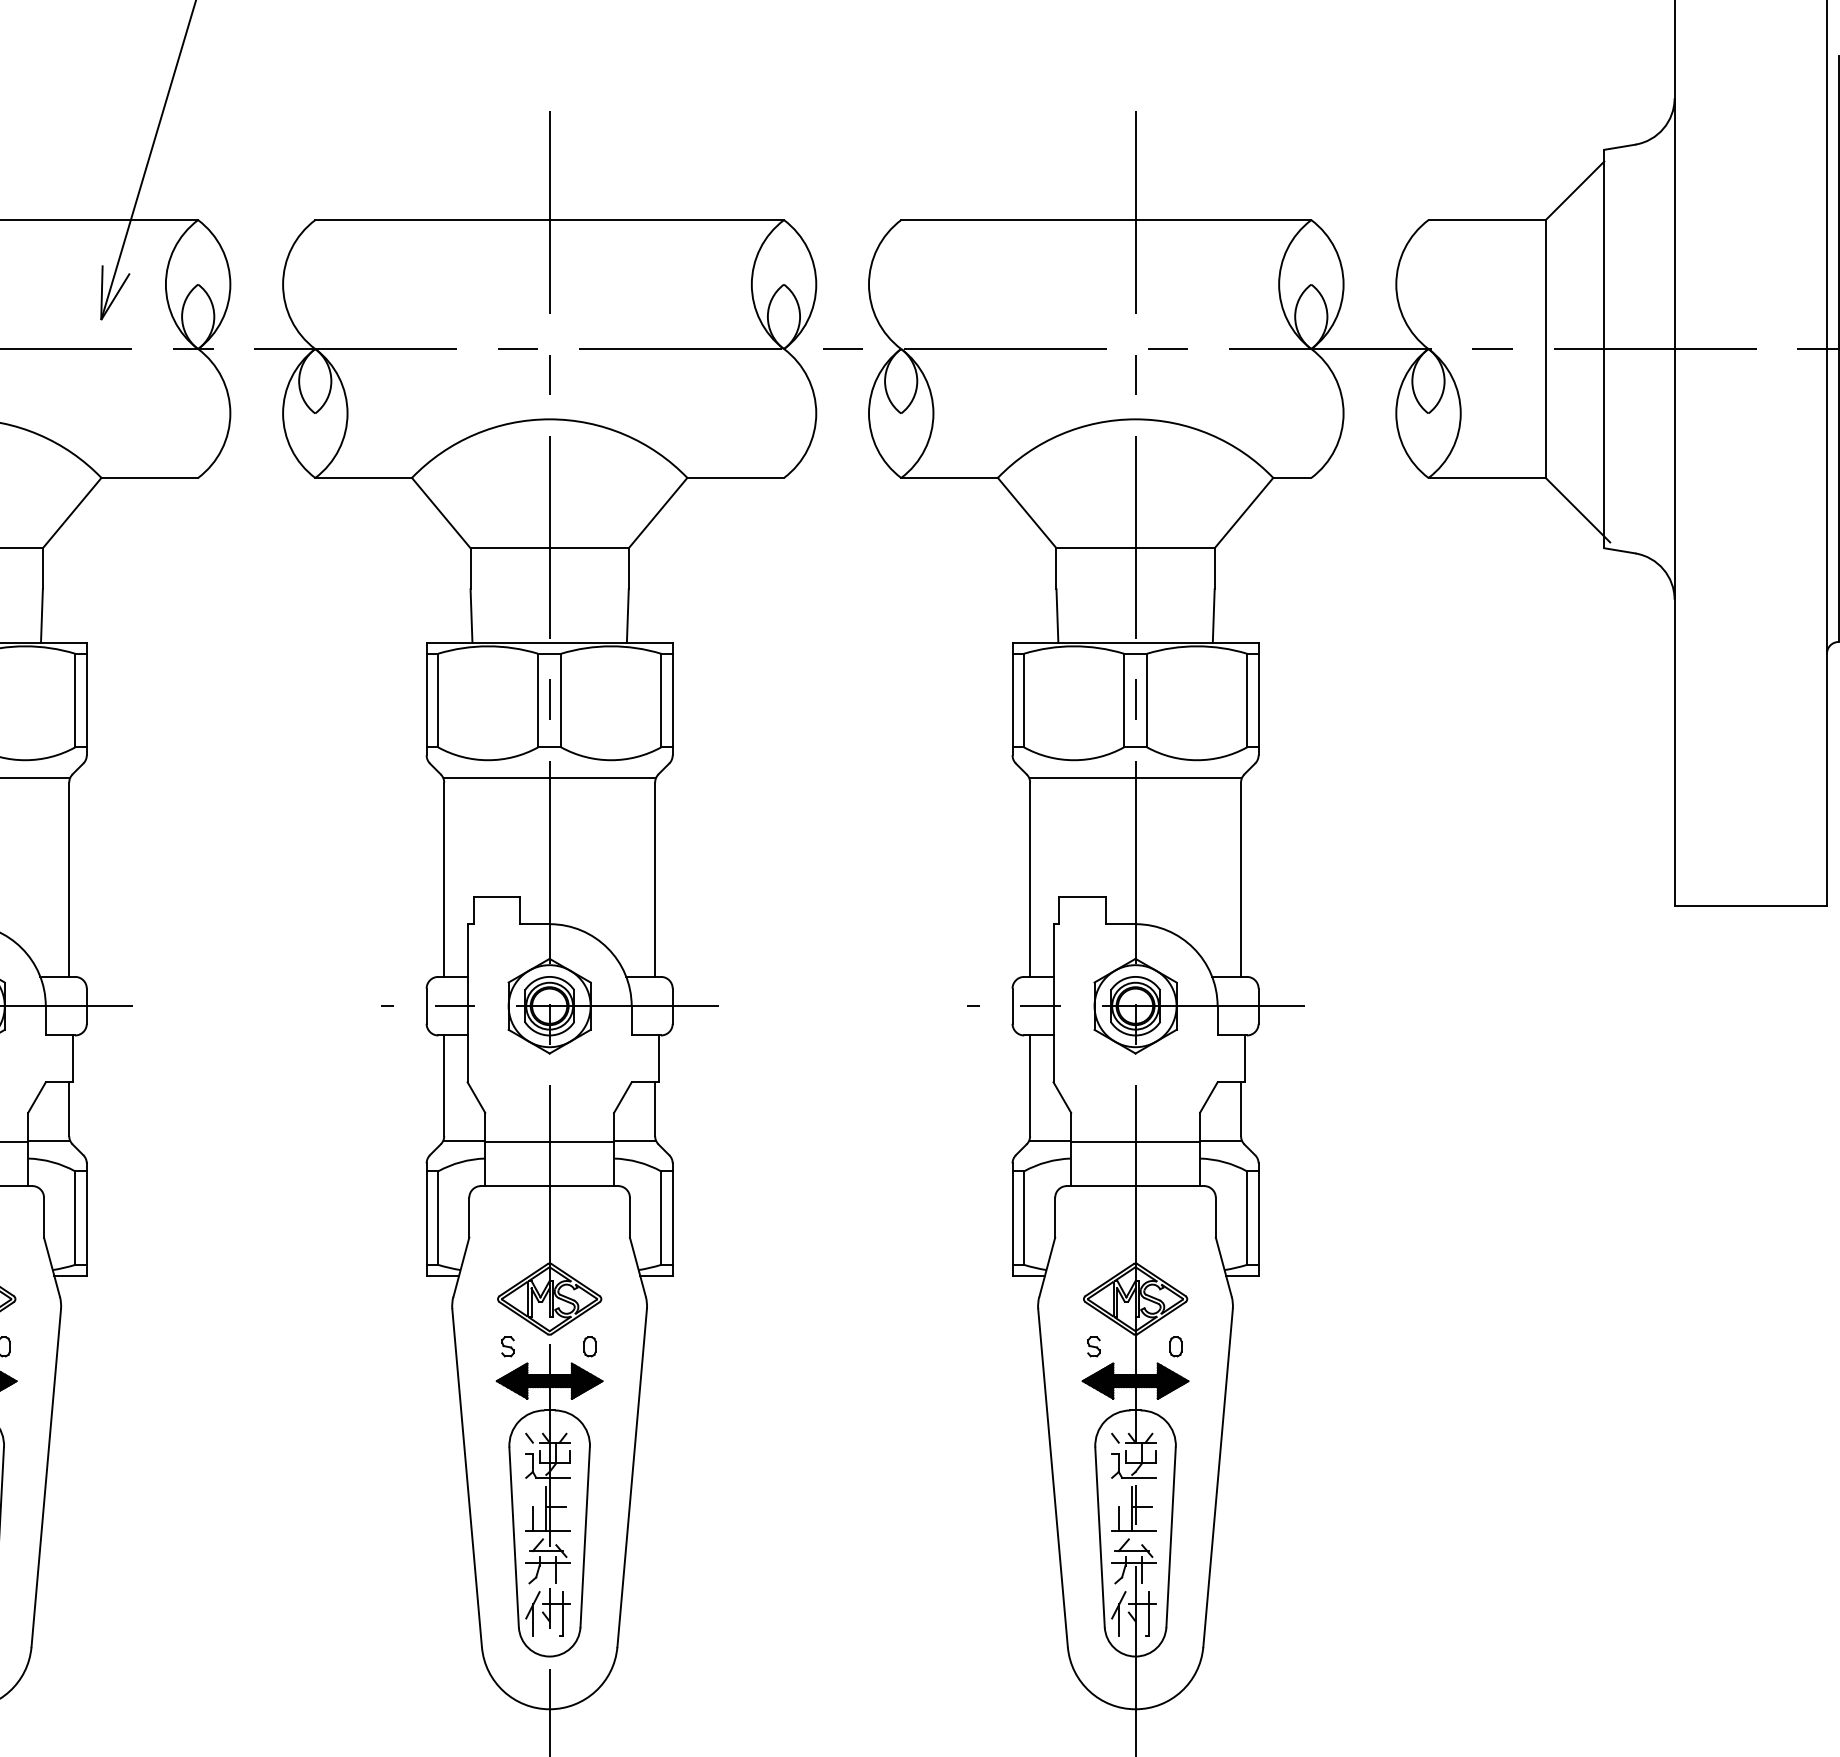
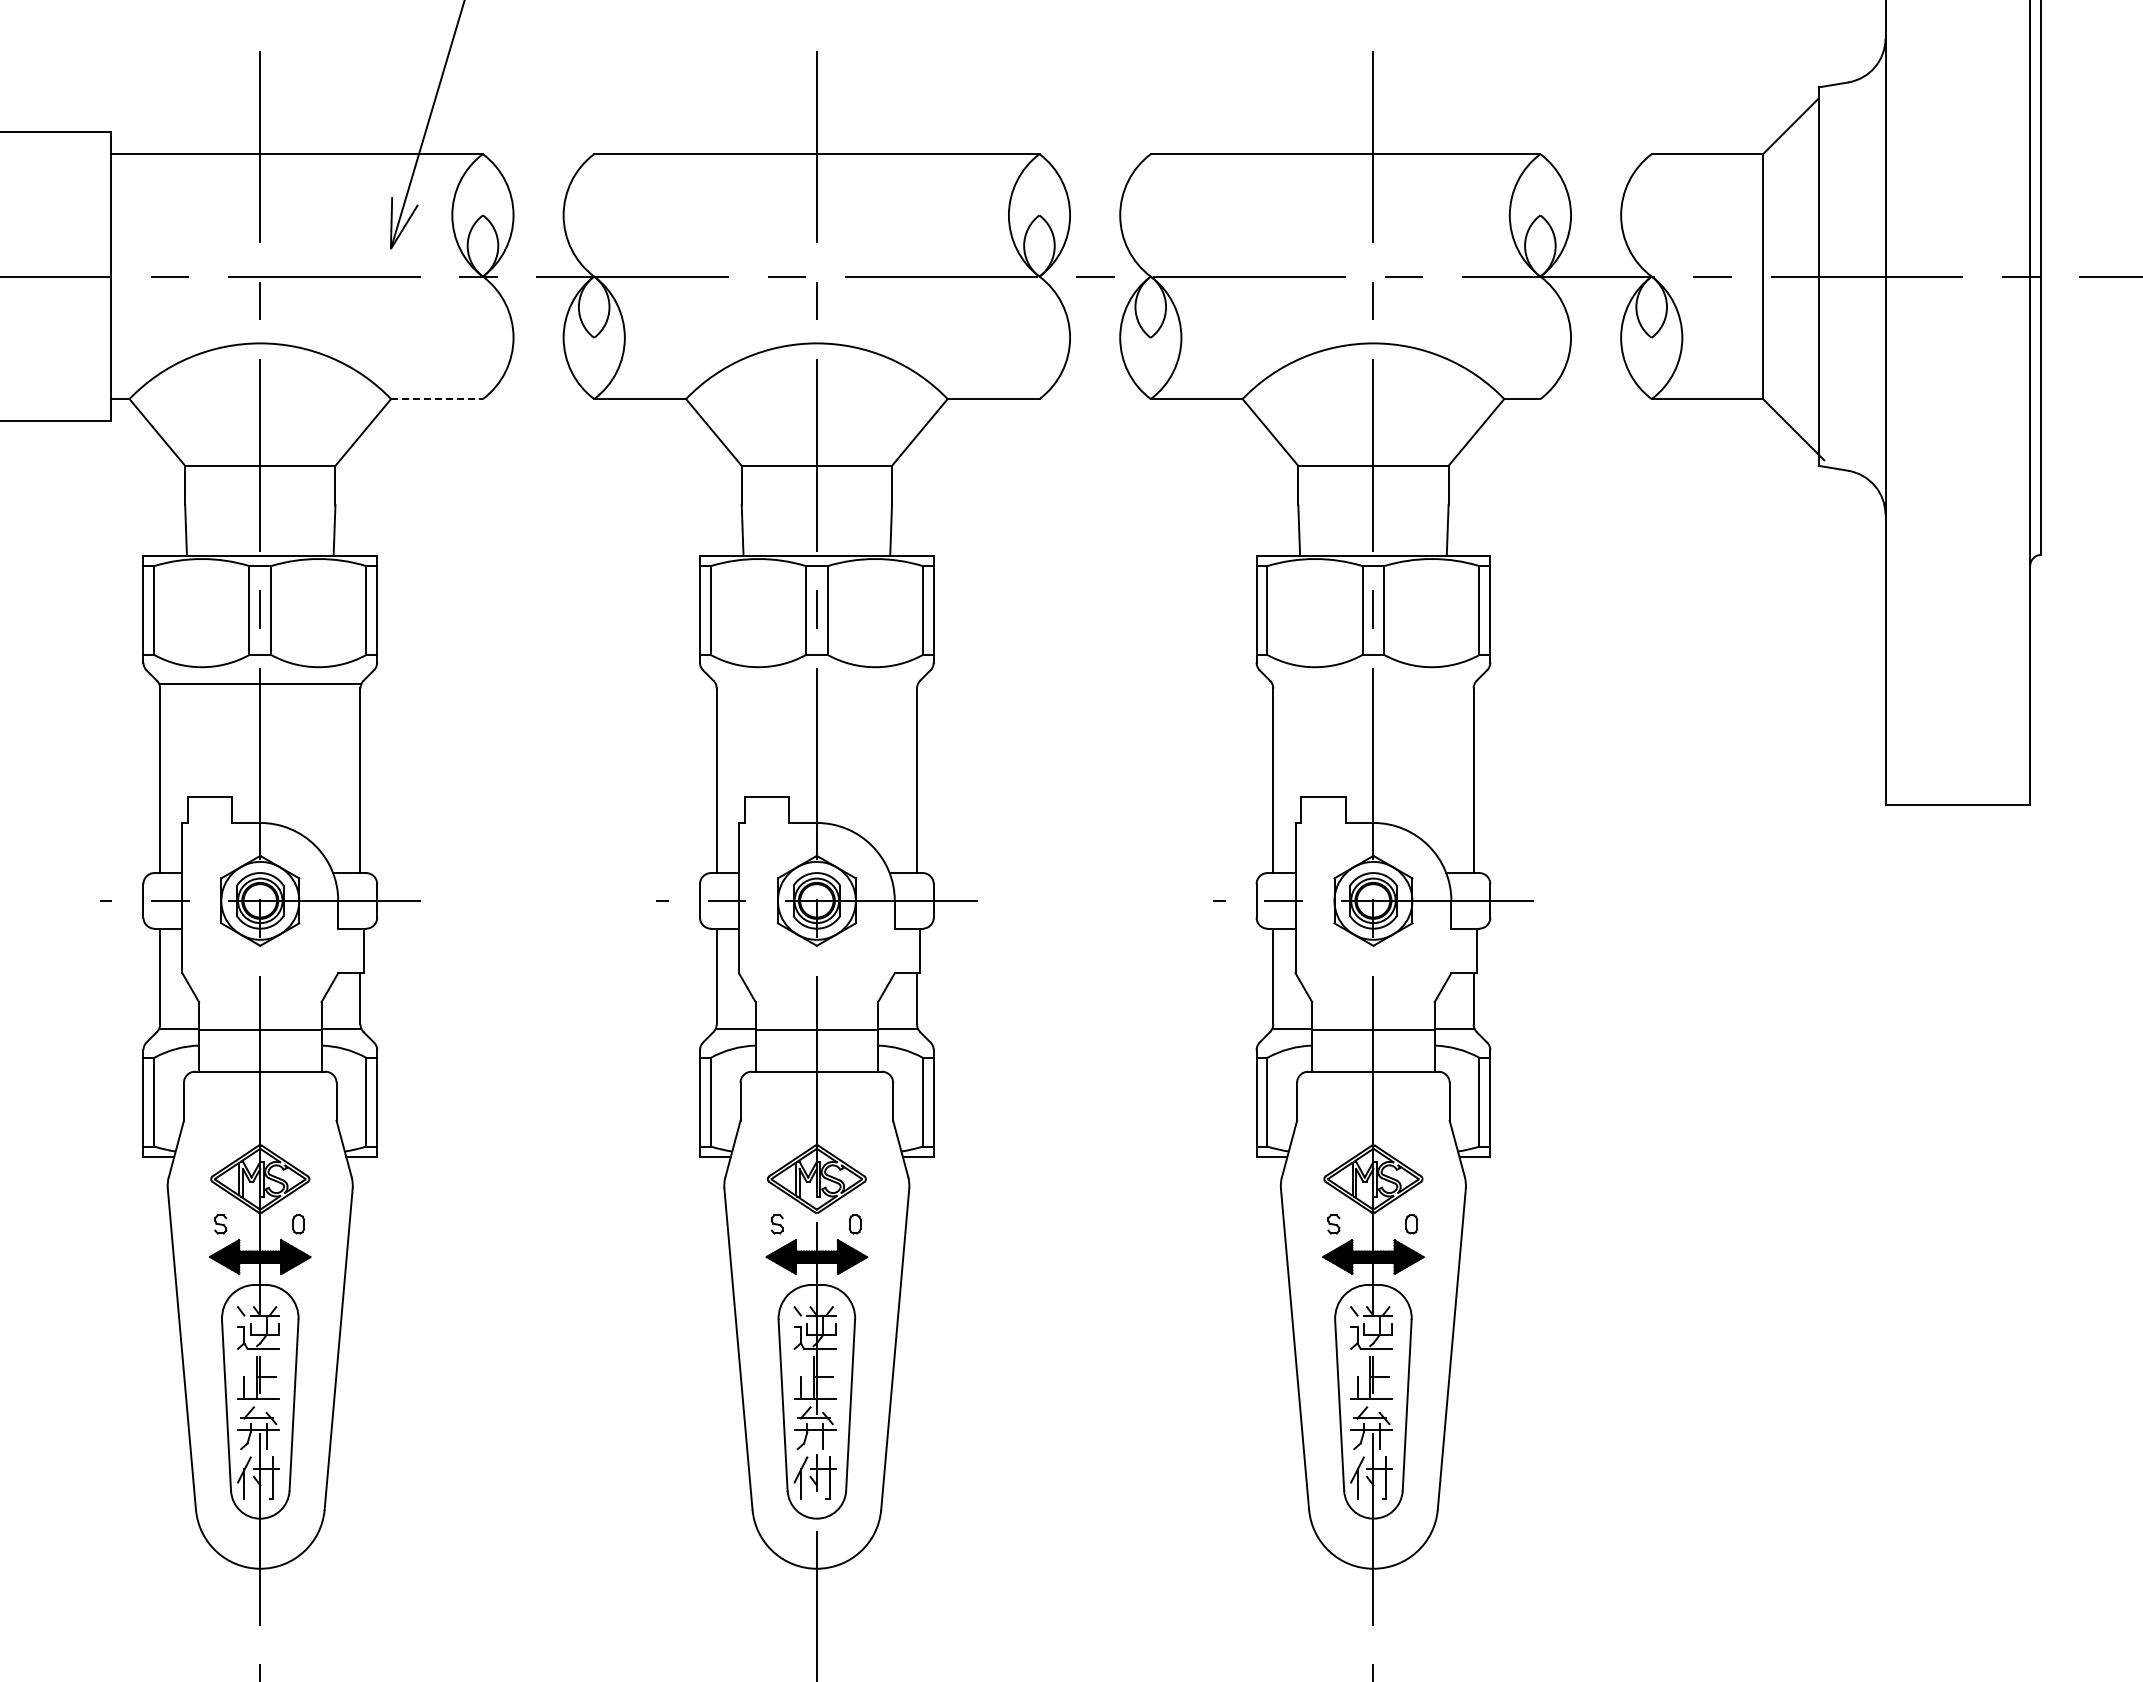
line: (150, 478) -> (437, 399), solid -> dashed
line: (549, 777) -> (816, 683), removed
line: (1135, 777) -> (1373, 683), removed

